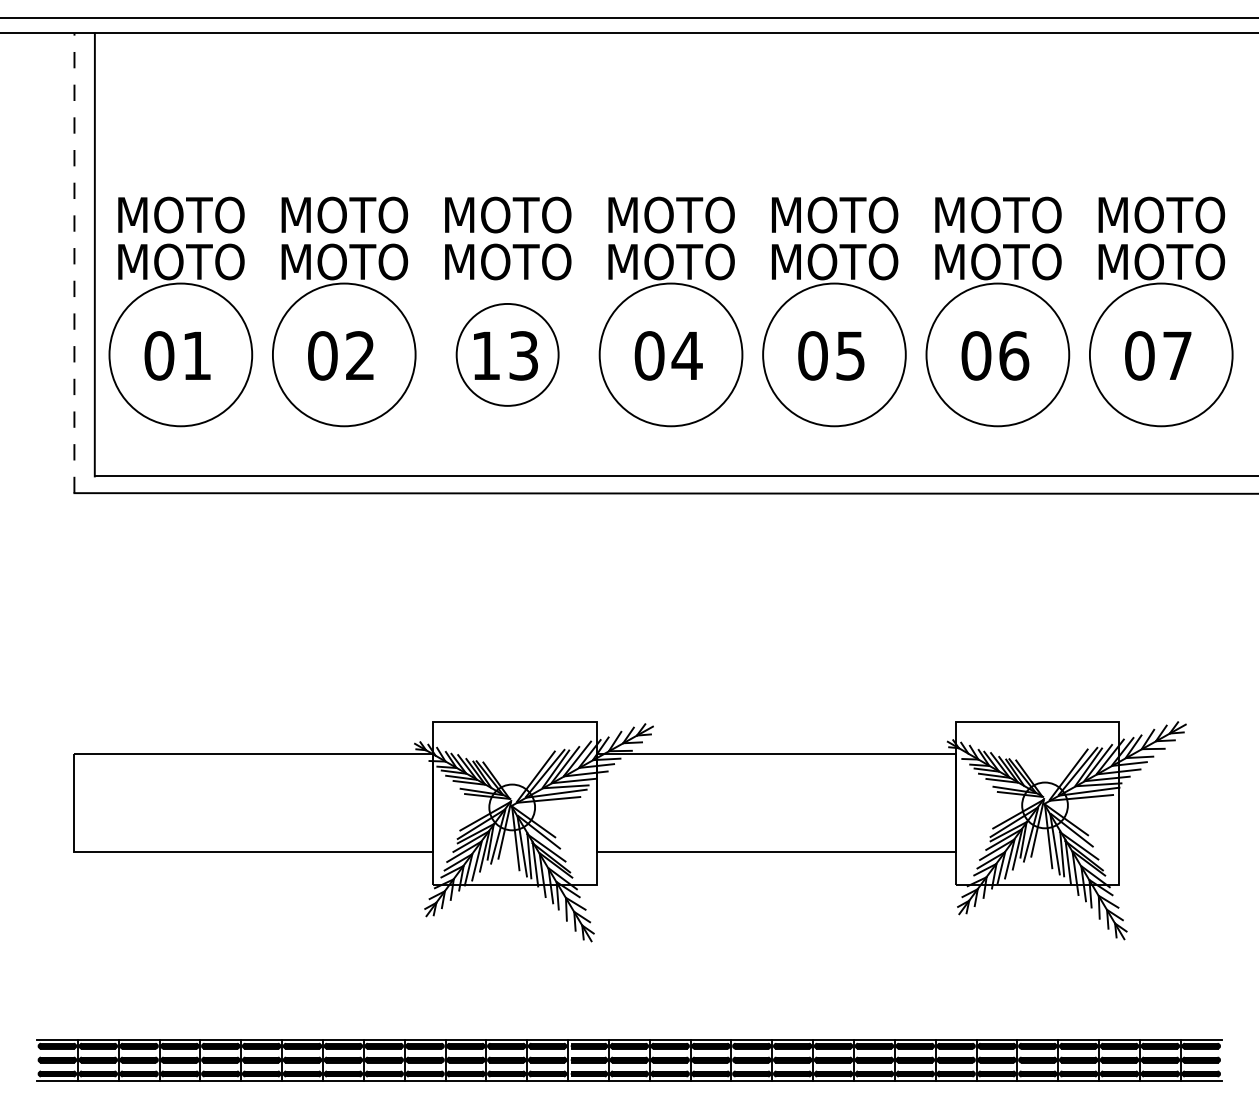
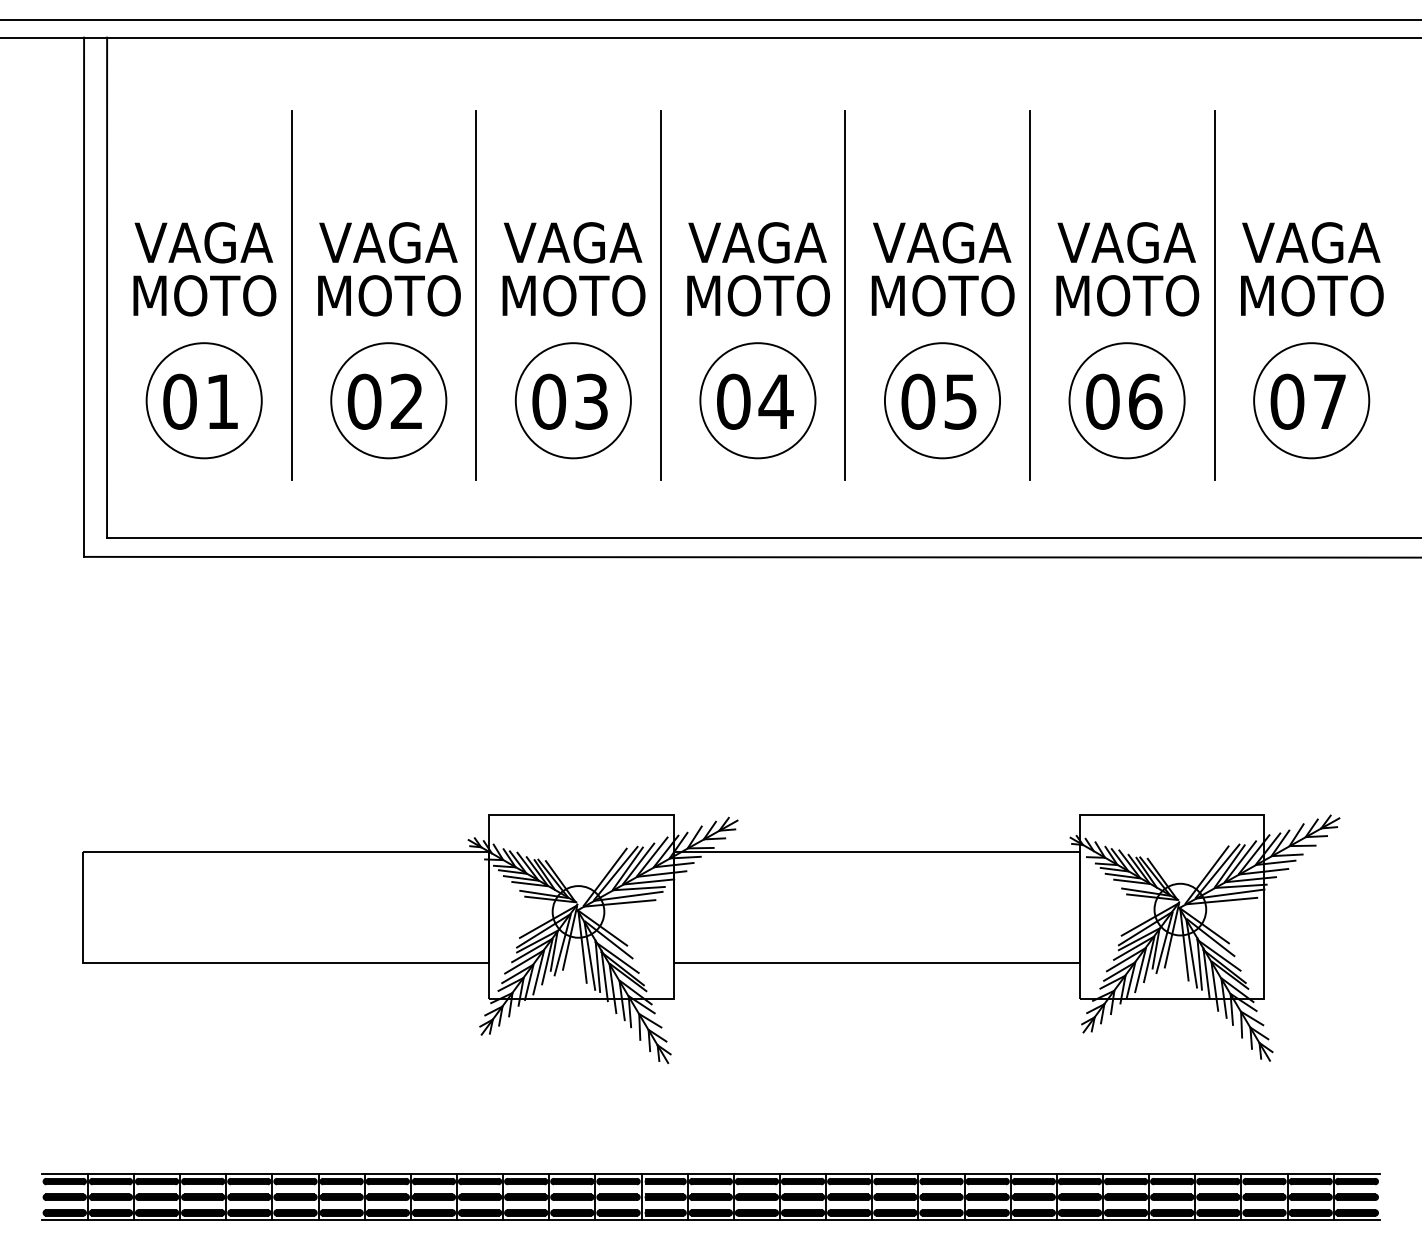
text: (181, 214) -> (204, 242), MOTO -> VAGA
text: (344, 214) -> (389, 242), MOTO -> VAGA
text: (507, 214) -> (573, 242), MOTO -> VAGA
text: (671, 214) -> (758, 242), MOTO -> VAGA
text: (834, 214) -> (942, 242), MOTO -> VAGA
text: (998, 214) -> (1127, 242), MOTO -> VAGA
text: (1162, 214) -> (1312, 242), MOTO -> VAGA
line: (258, 260) -> (291, 294), added
line: (421, 260) -> (476, 294), added
line: (584, 260) -> (660, 294), added
line: (748, 260) -> (845, 294), added
line: (911, 260) -> (1029, 294), added
line: (1075, 261) -> (1214, 295), added
line: (74, 263) -> (84, 297), dashed -> solid
circle: (180, 354) -> (203, 400), size x0.71
circle: (343, 354) -> (388, 400), size x0.71
circle: (670, 354) -> (757, 400), size x0.71
circle: (834, 354) -> (942, 400), size x0.71
circle: (997, 354) -> (1126, 400), size x0.71
circle: (1161, 354) -> (1311, 400), size x0.71
text: (486, 355) -> (549, 401), 13 -> 03

